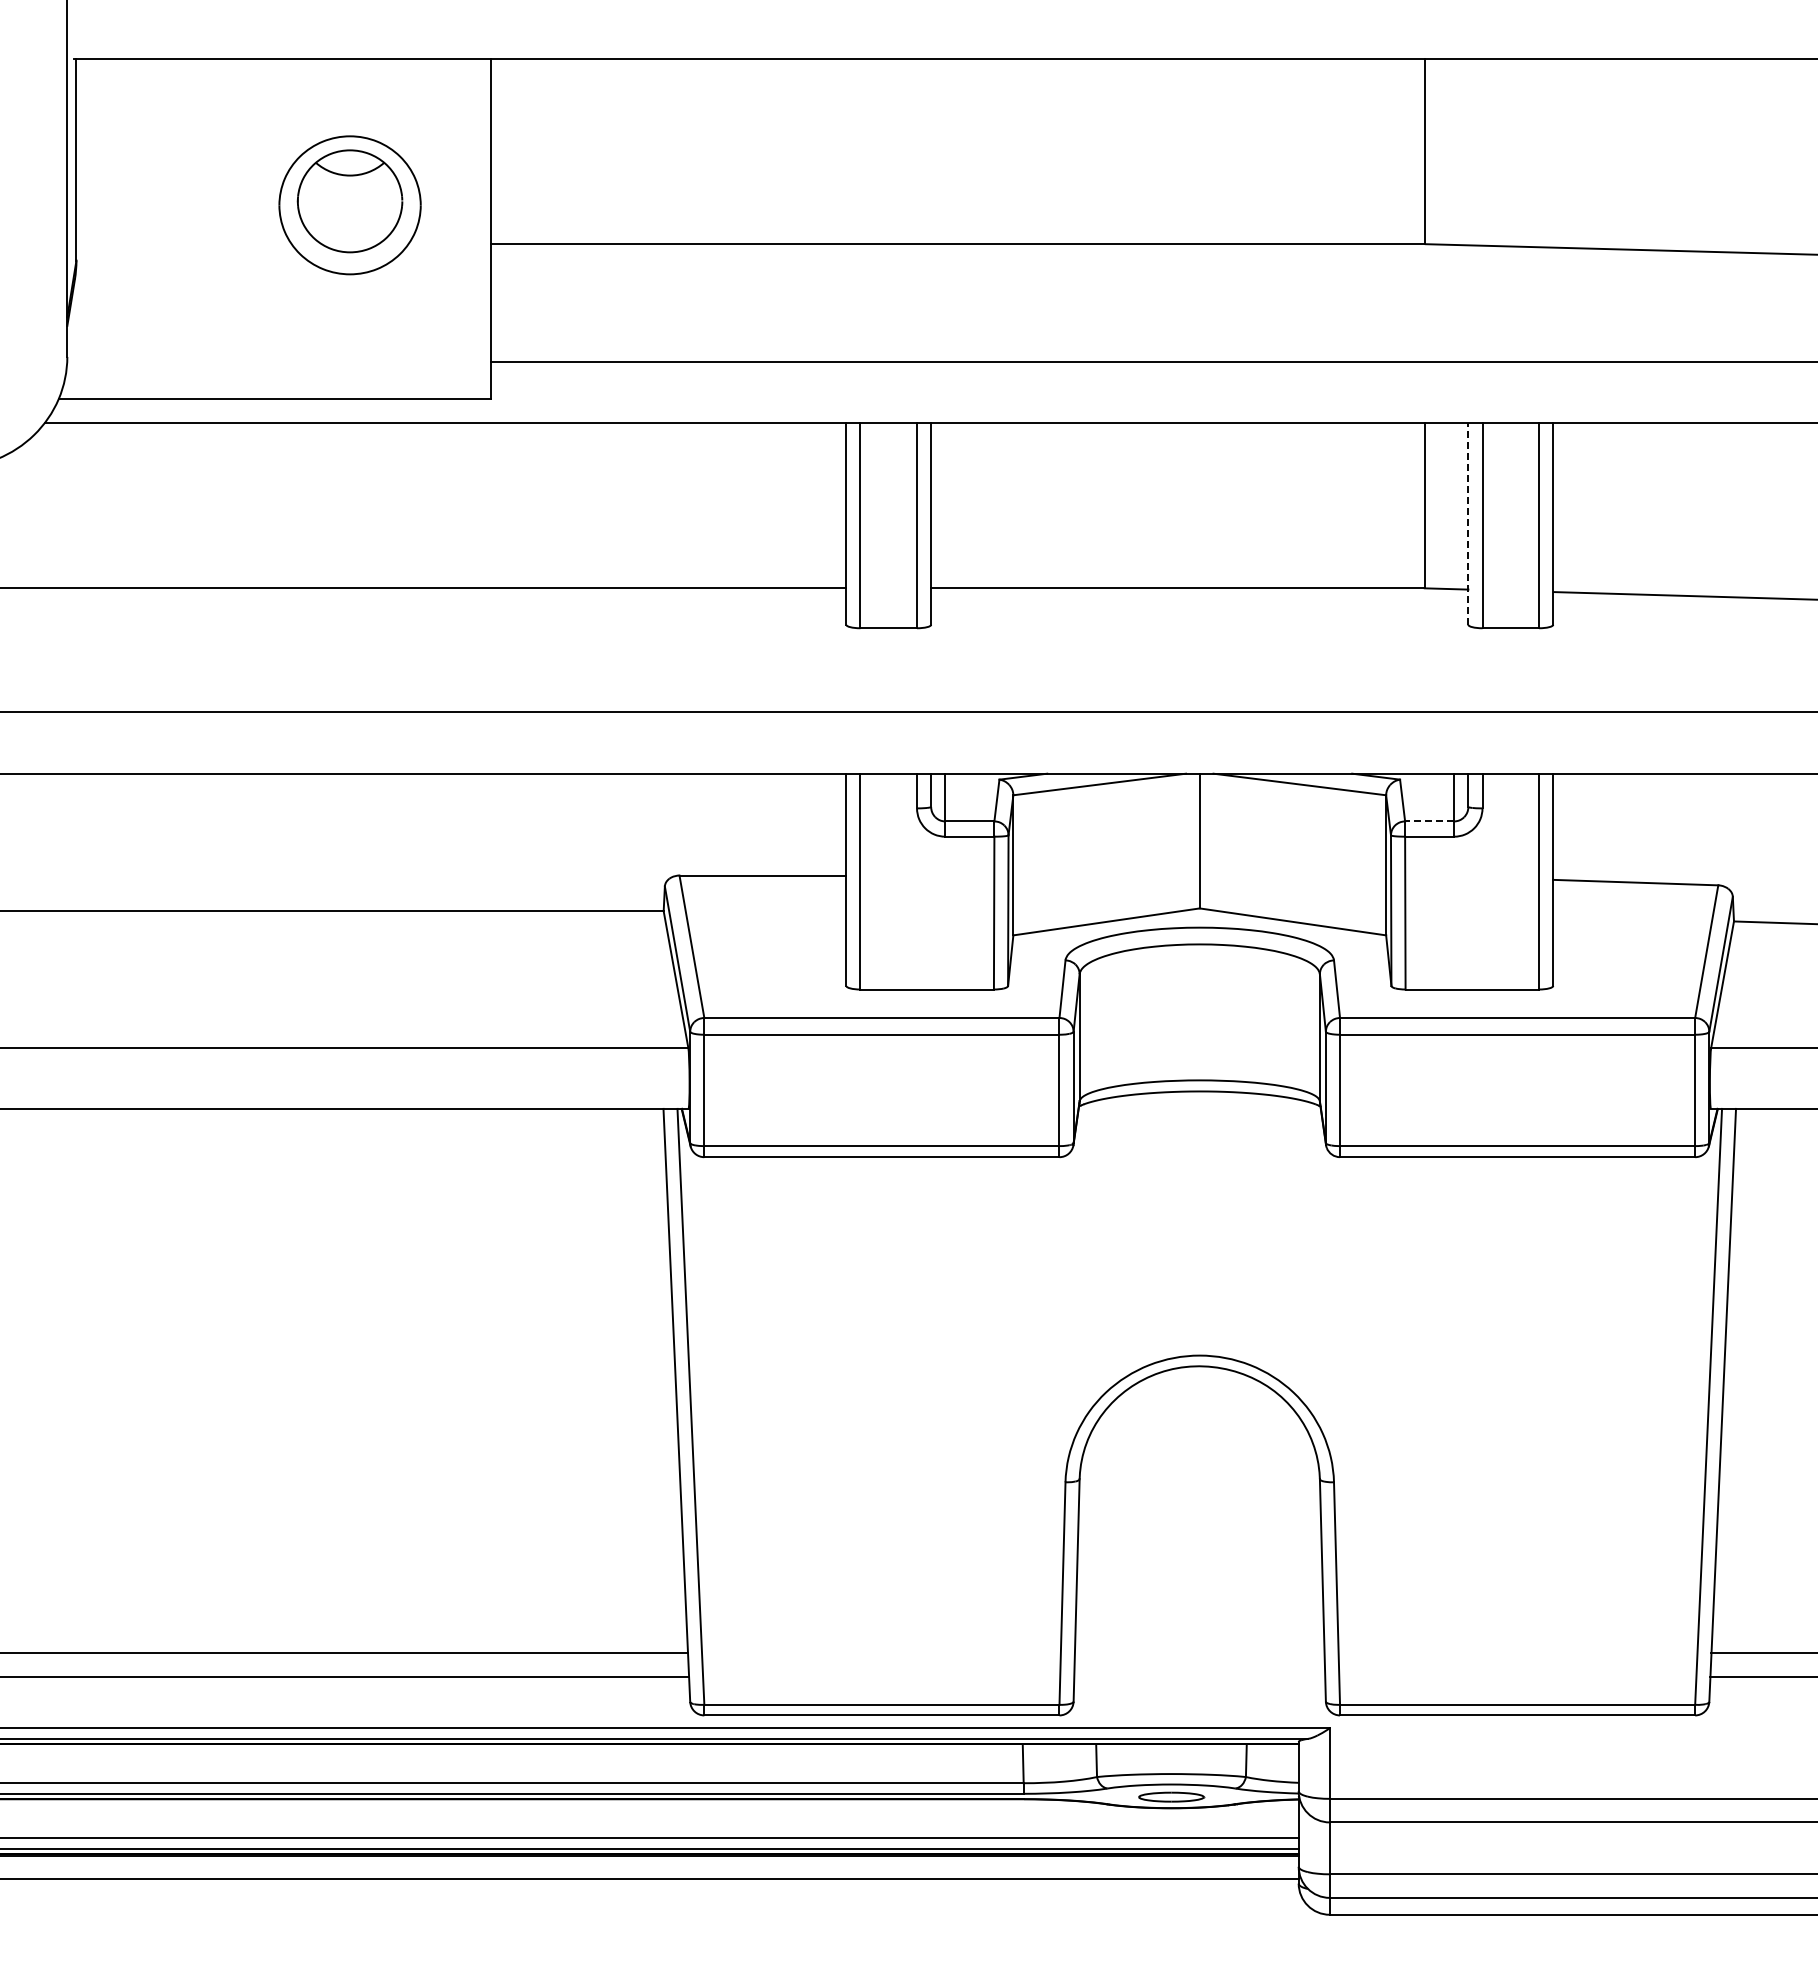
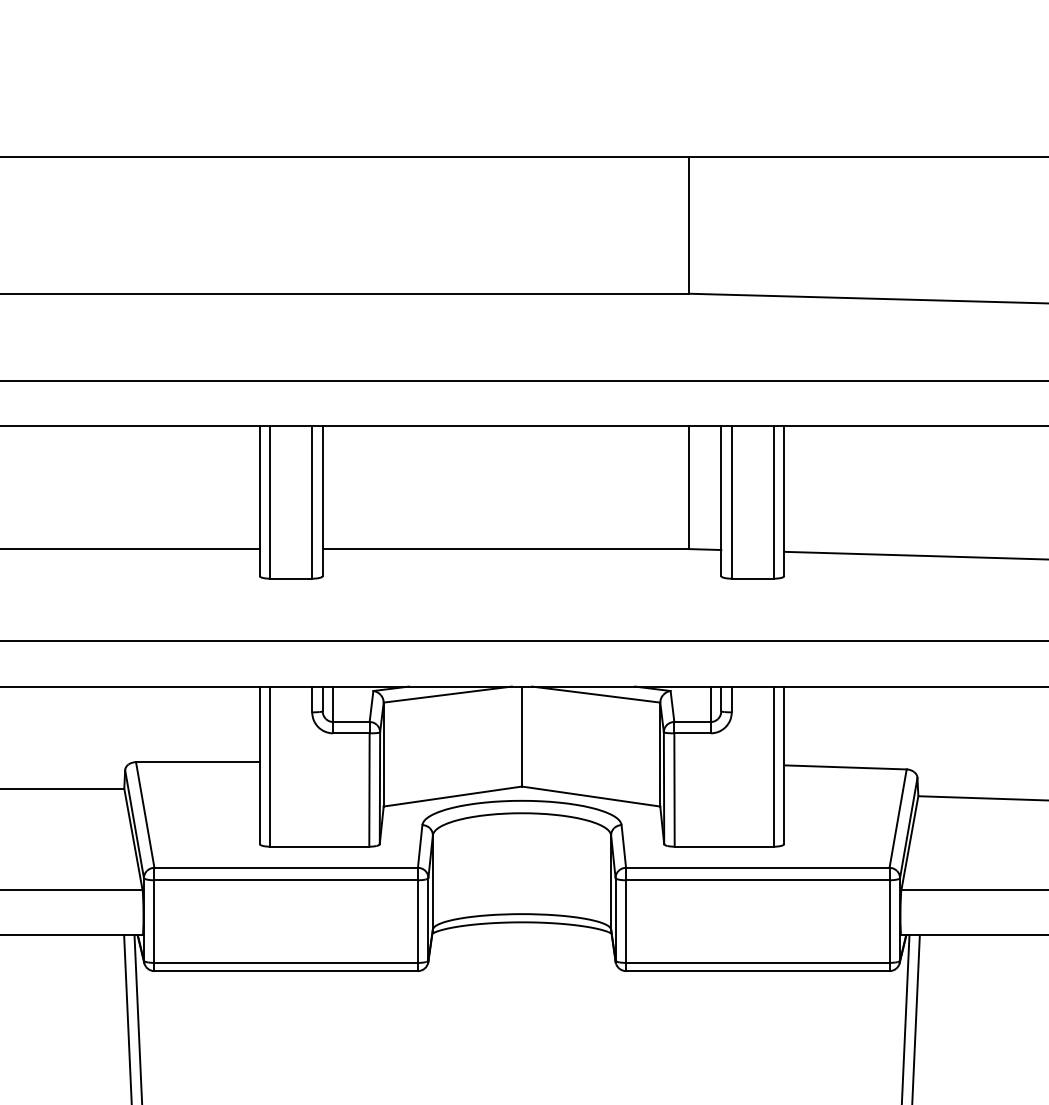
line: (1468, 523) -> (721, 500), dashed -> solid
line: (1429, 821) -> (692, 722), dashed -> solid

